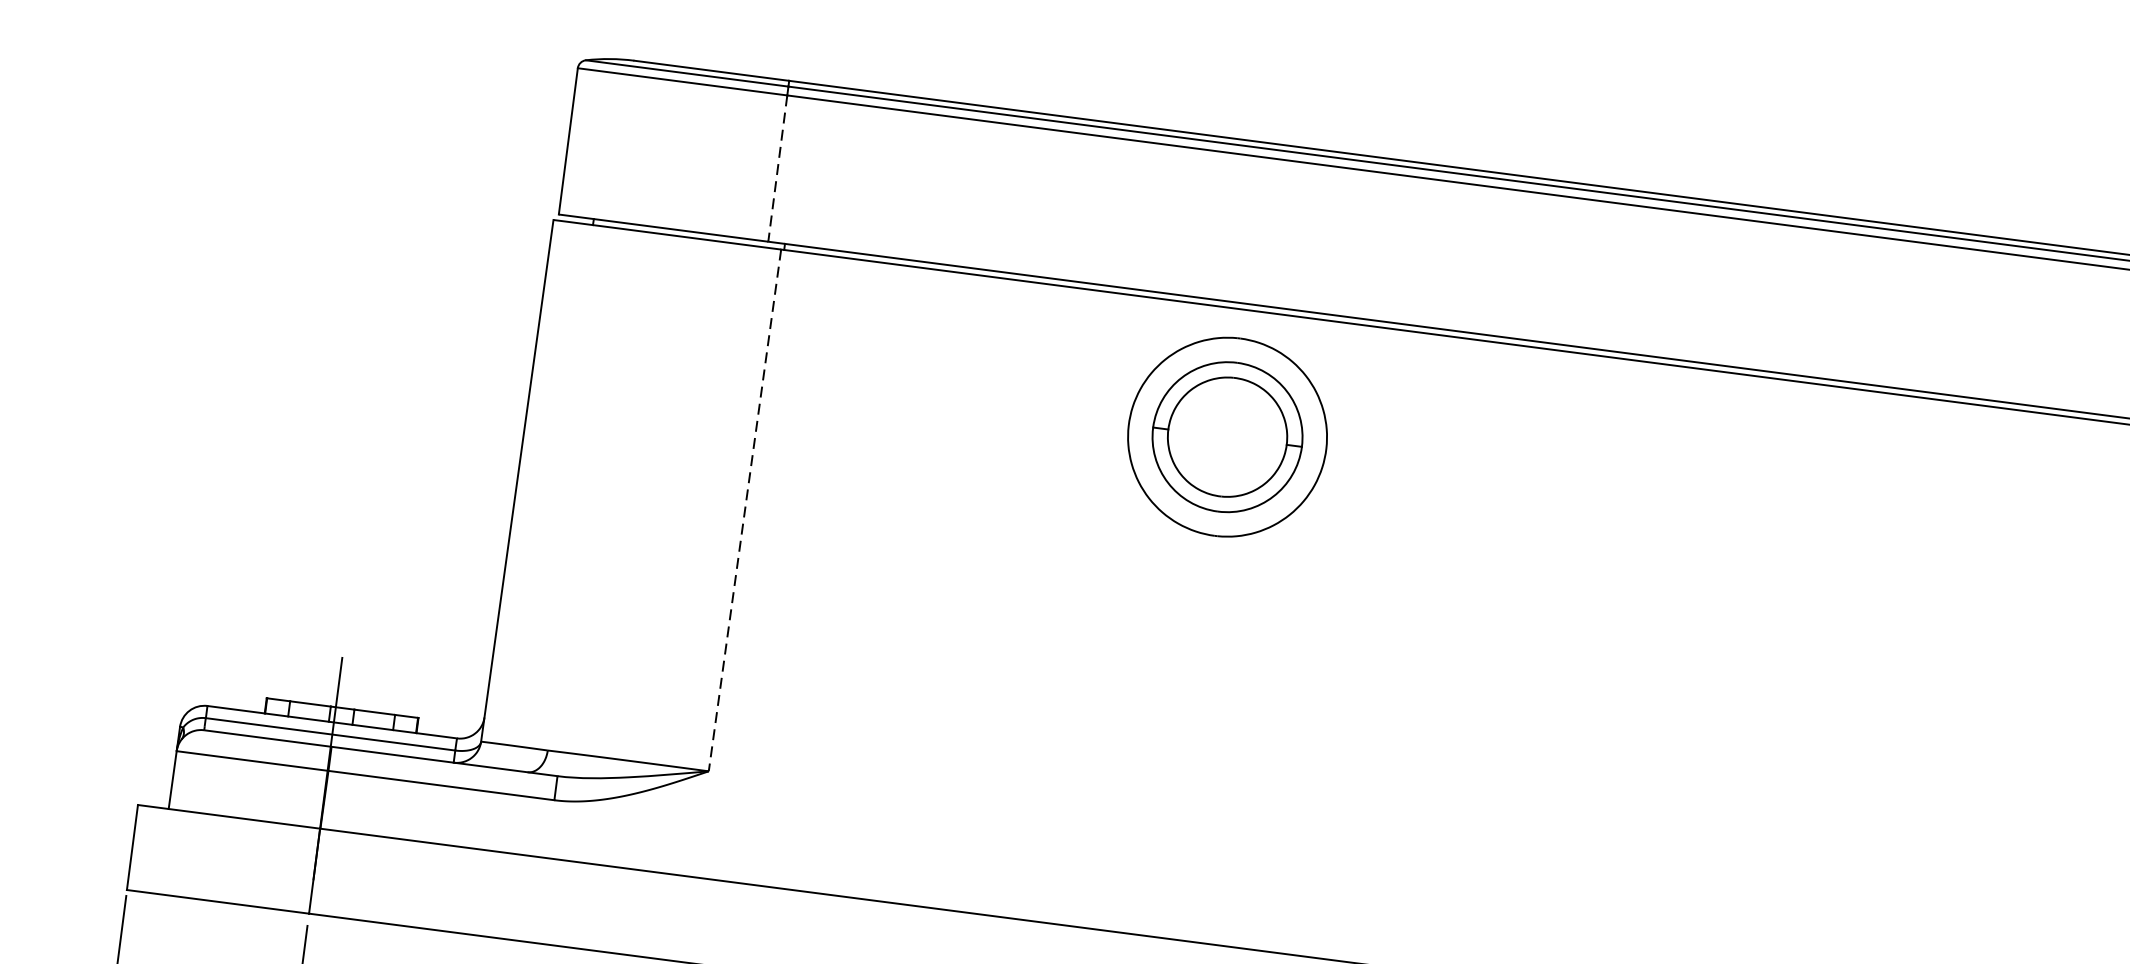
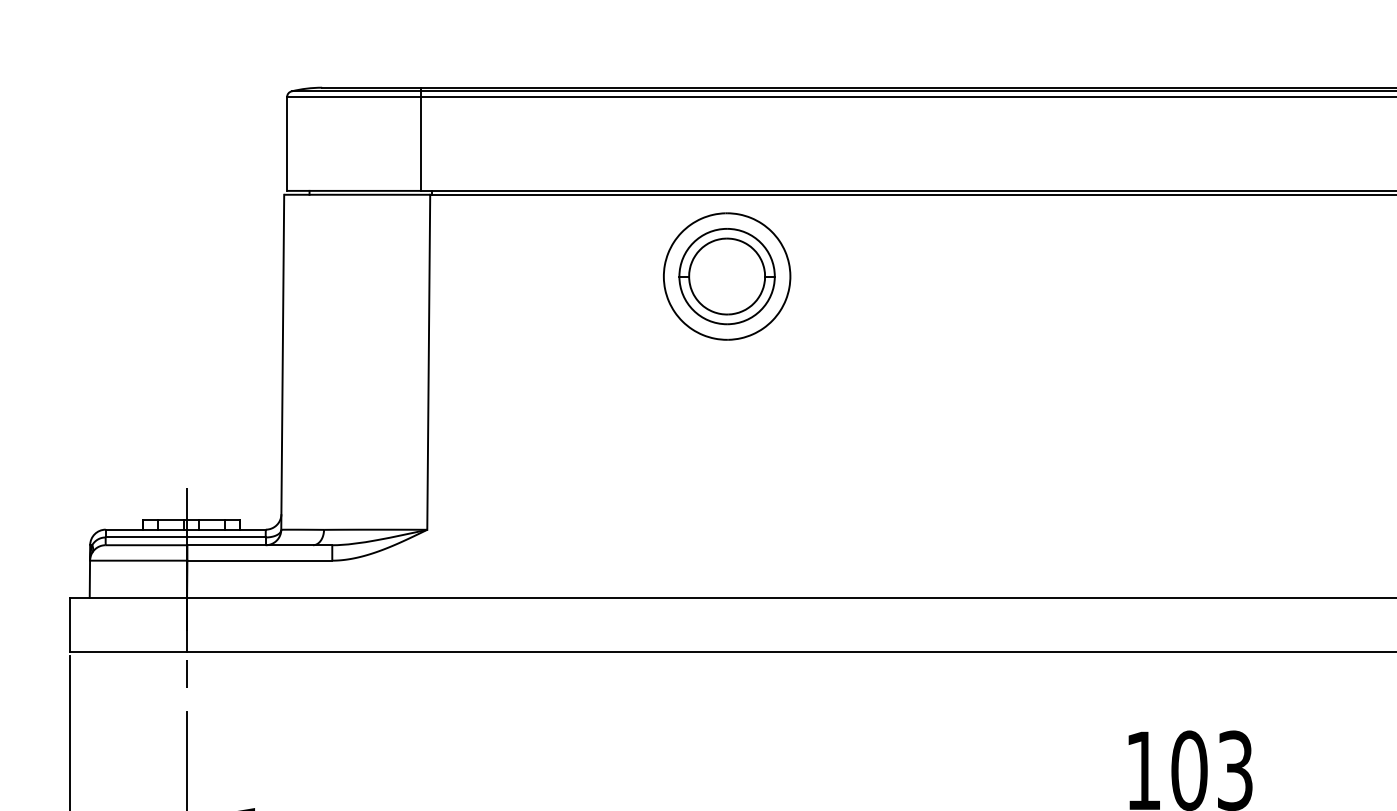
line: (777, 167) -> (421, 143), dashed -> solid
line: (744, 510) -> (428, 362), dashed -> solid

